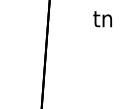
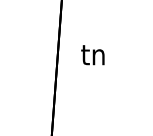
text: (102, 19) -> (92, 55), moved

